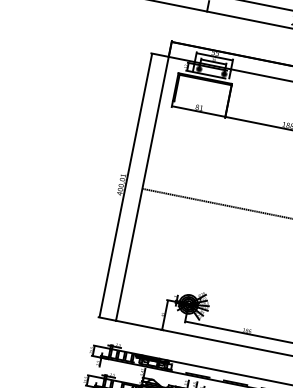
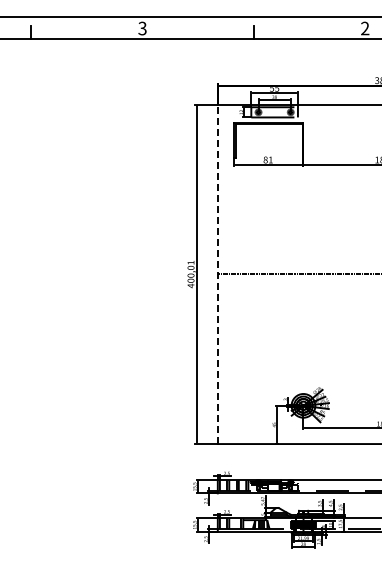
line: (142, 188) -> (217, 274), solid -> dashed

